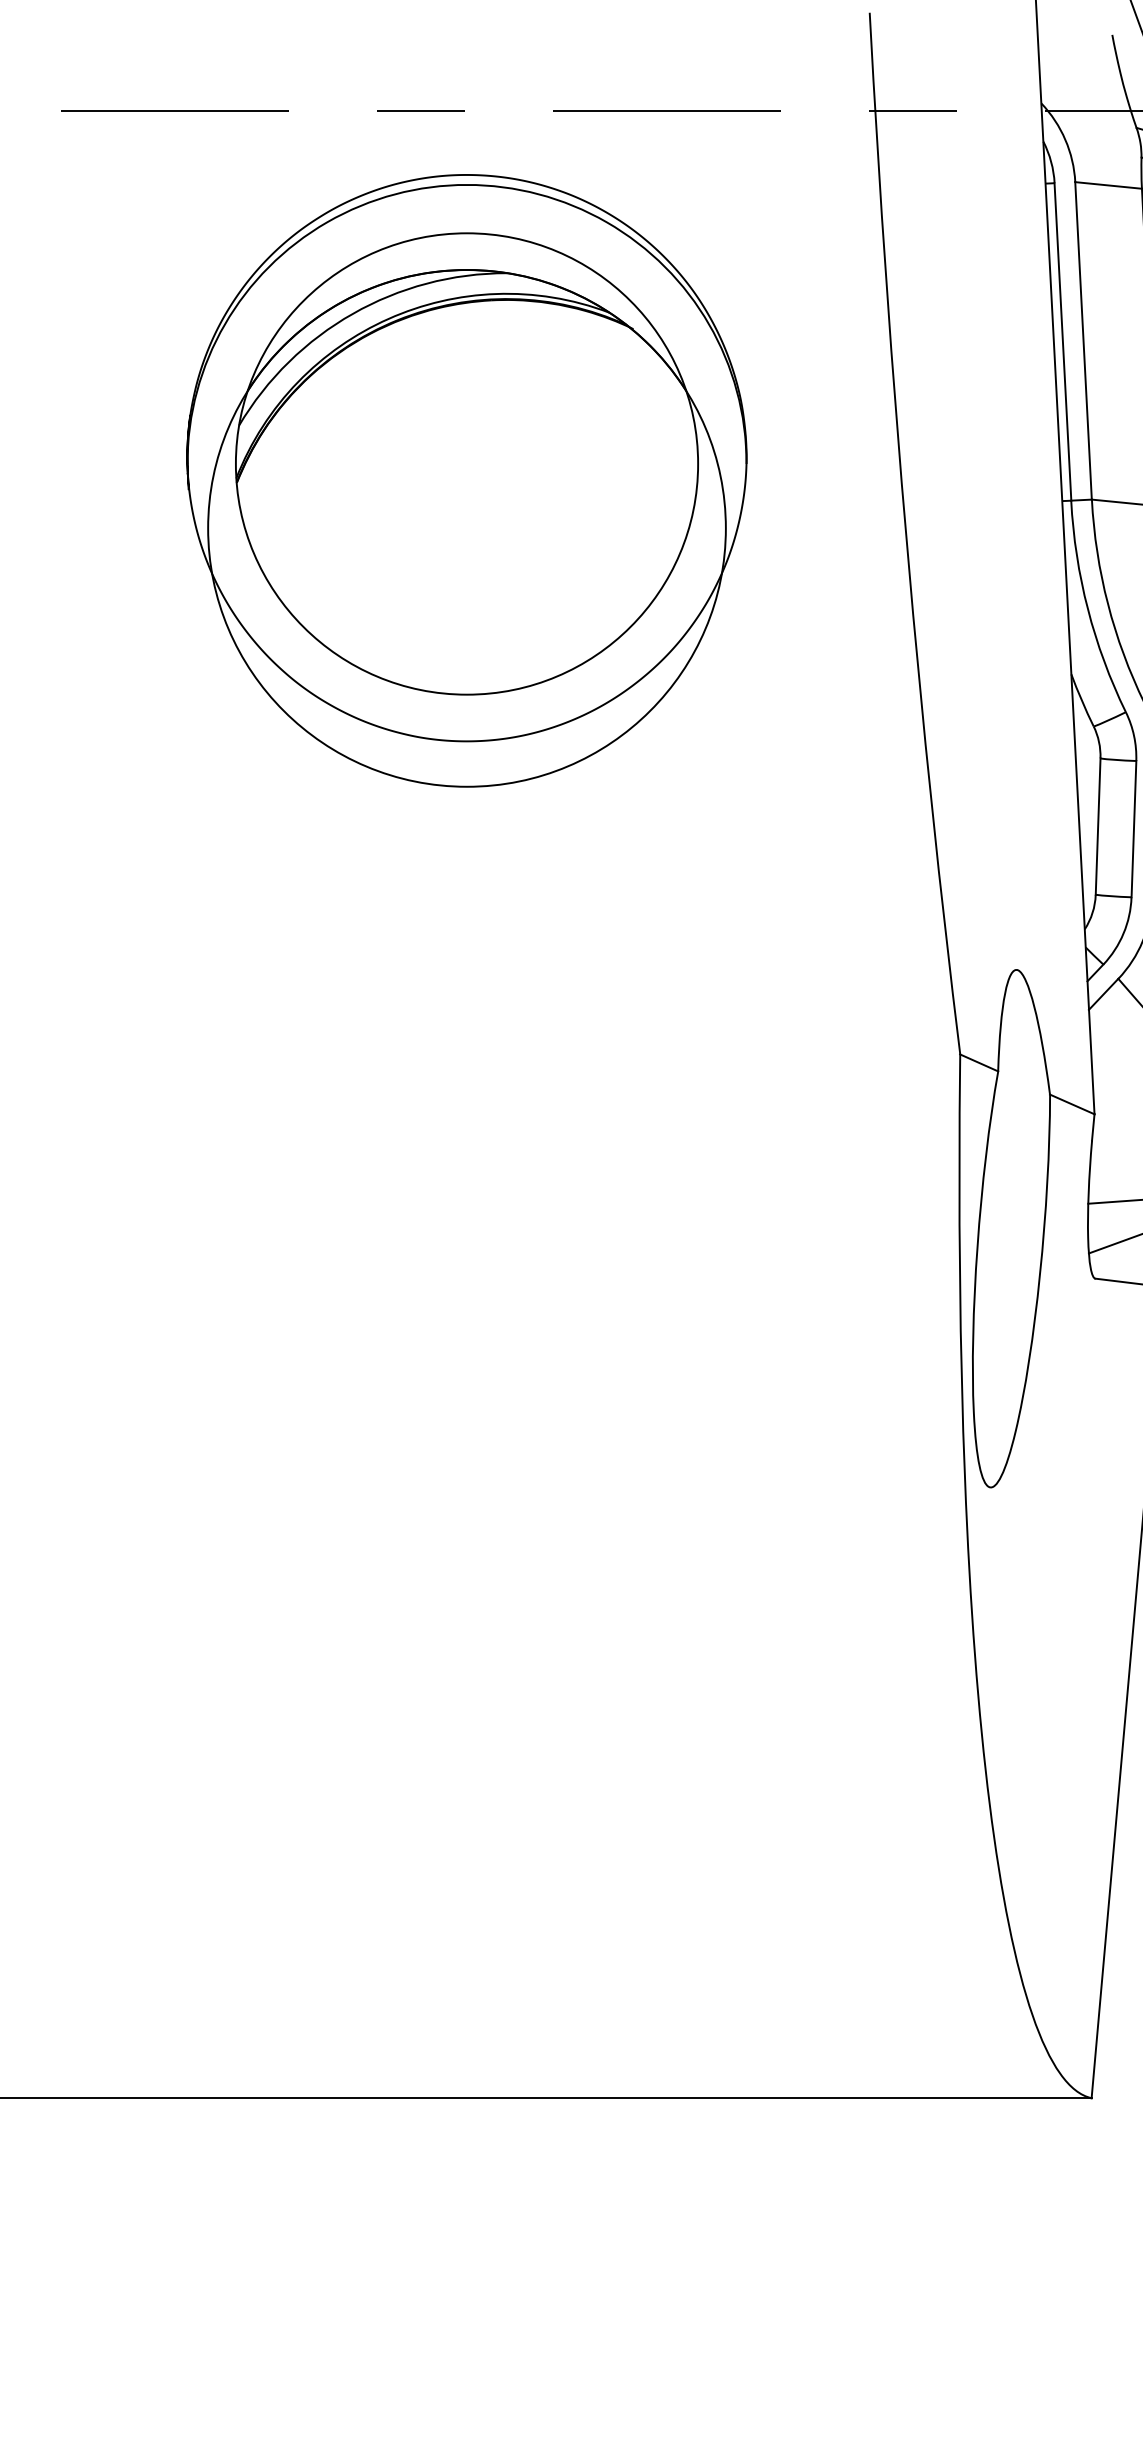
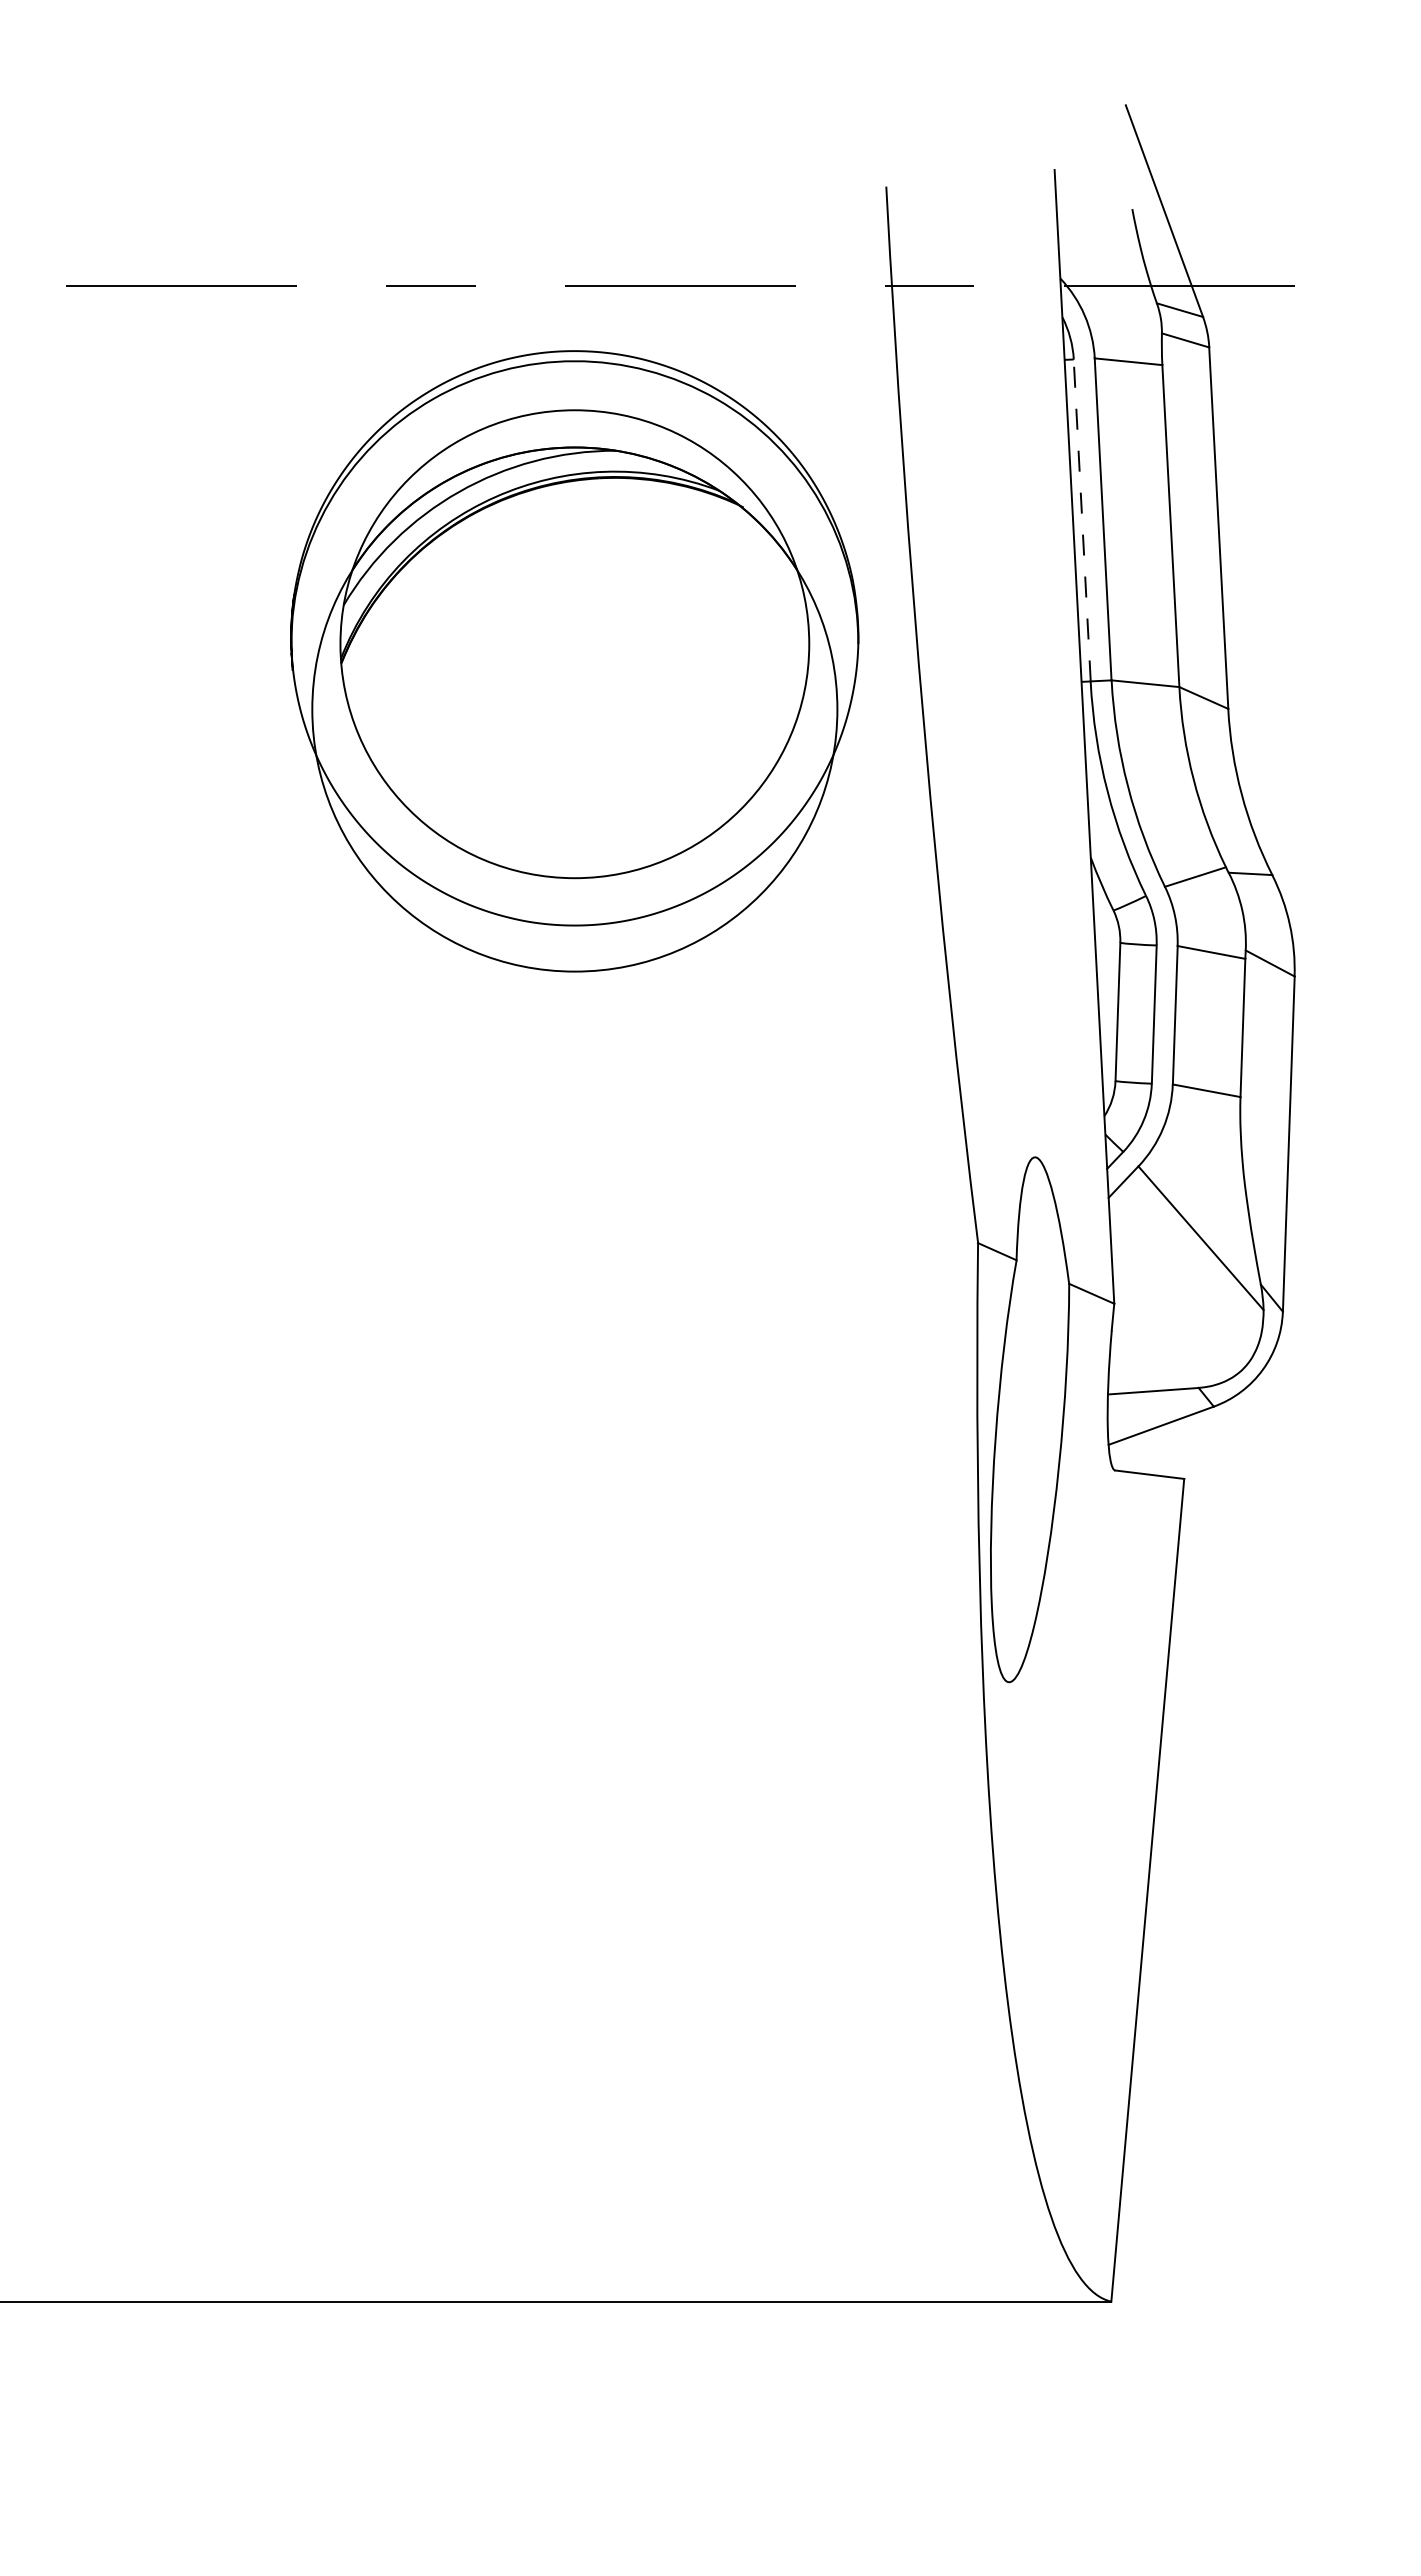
line: (1063, 341) -> (1082, 520), solid -> dashed
part: (466, 481) -> (574, 661), moved

